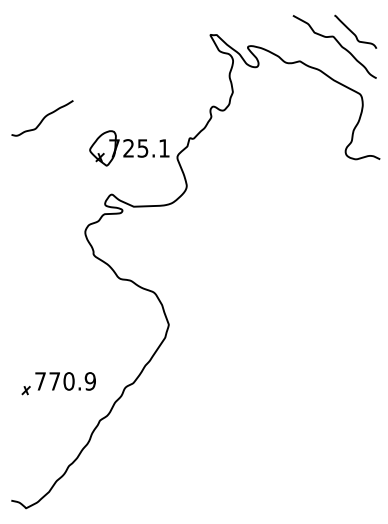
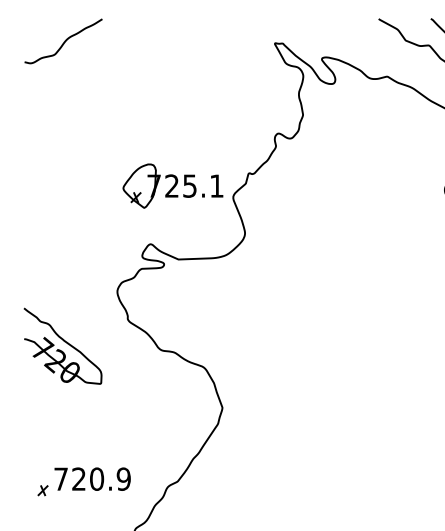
curve: (42, 118) -> (63, 41), moved
part: (41, 275) -> (62, 345), added
text: (54, 381) -> (78, 479), 770.9 -> 720.9

